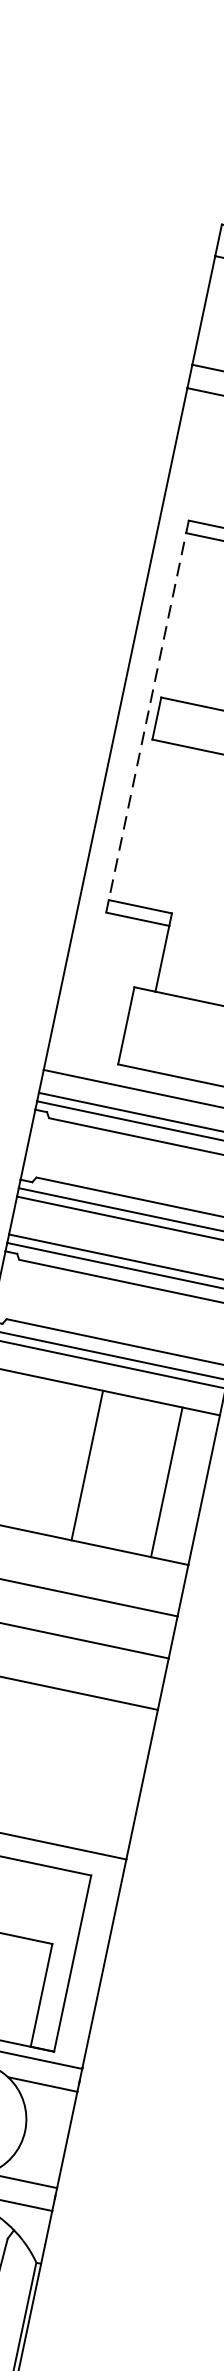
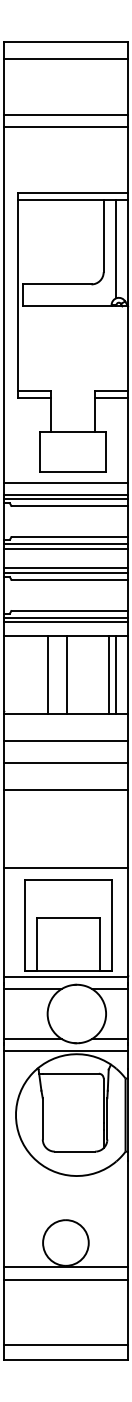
line: (147, 716) -> (18, 295), dashed -> solid
line: (49, 1457) -> (47, 675), added
line: (180, 1485) -> (115, 675), added

